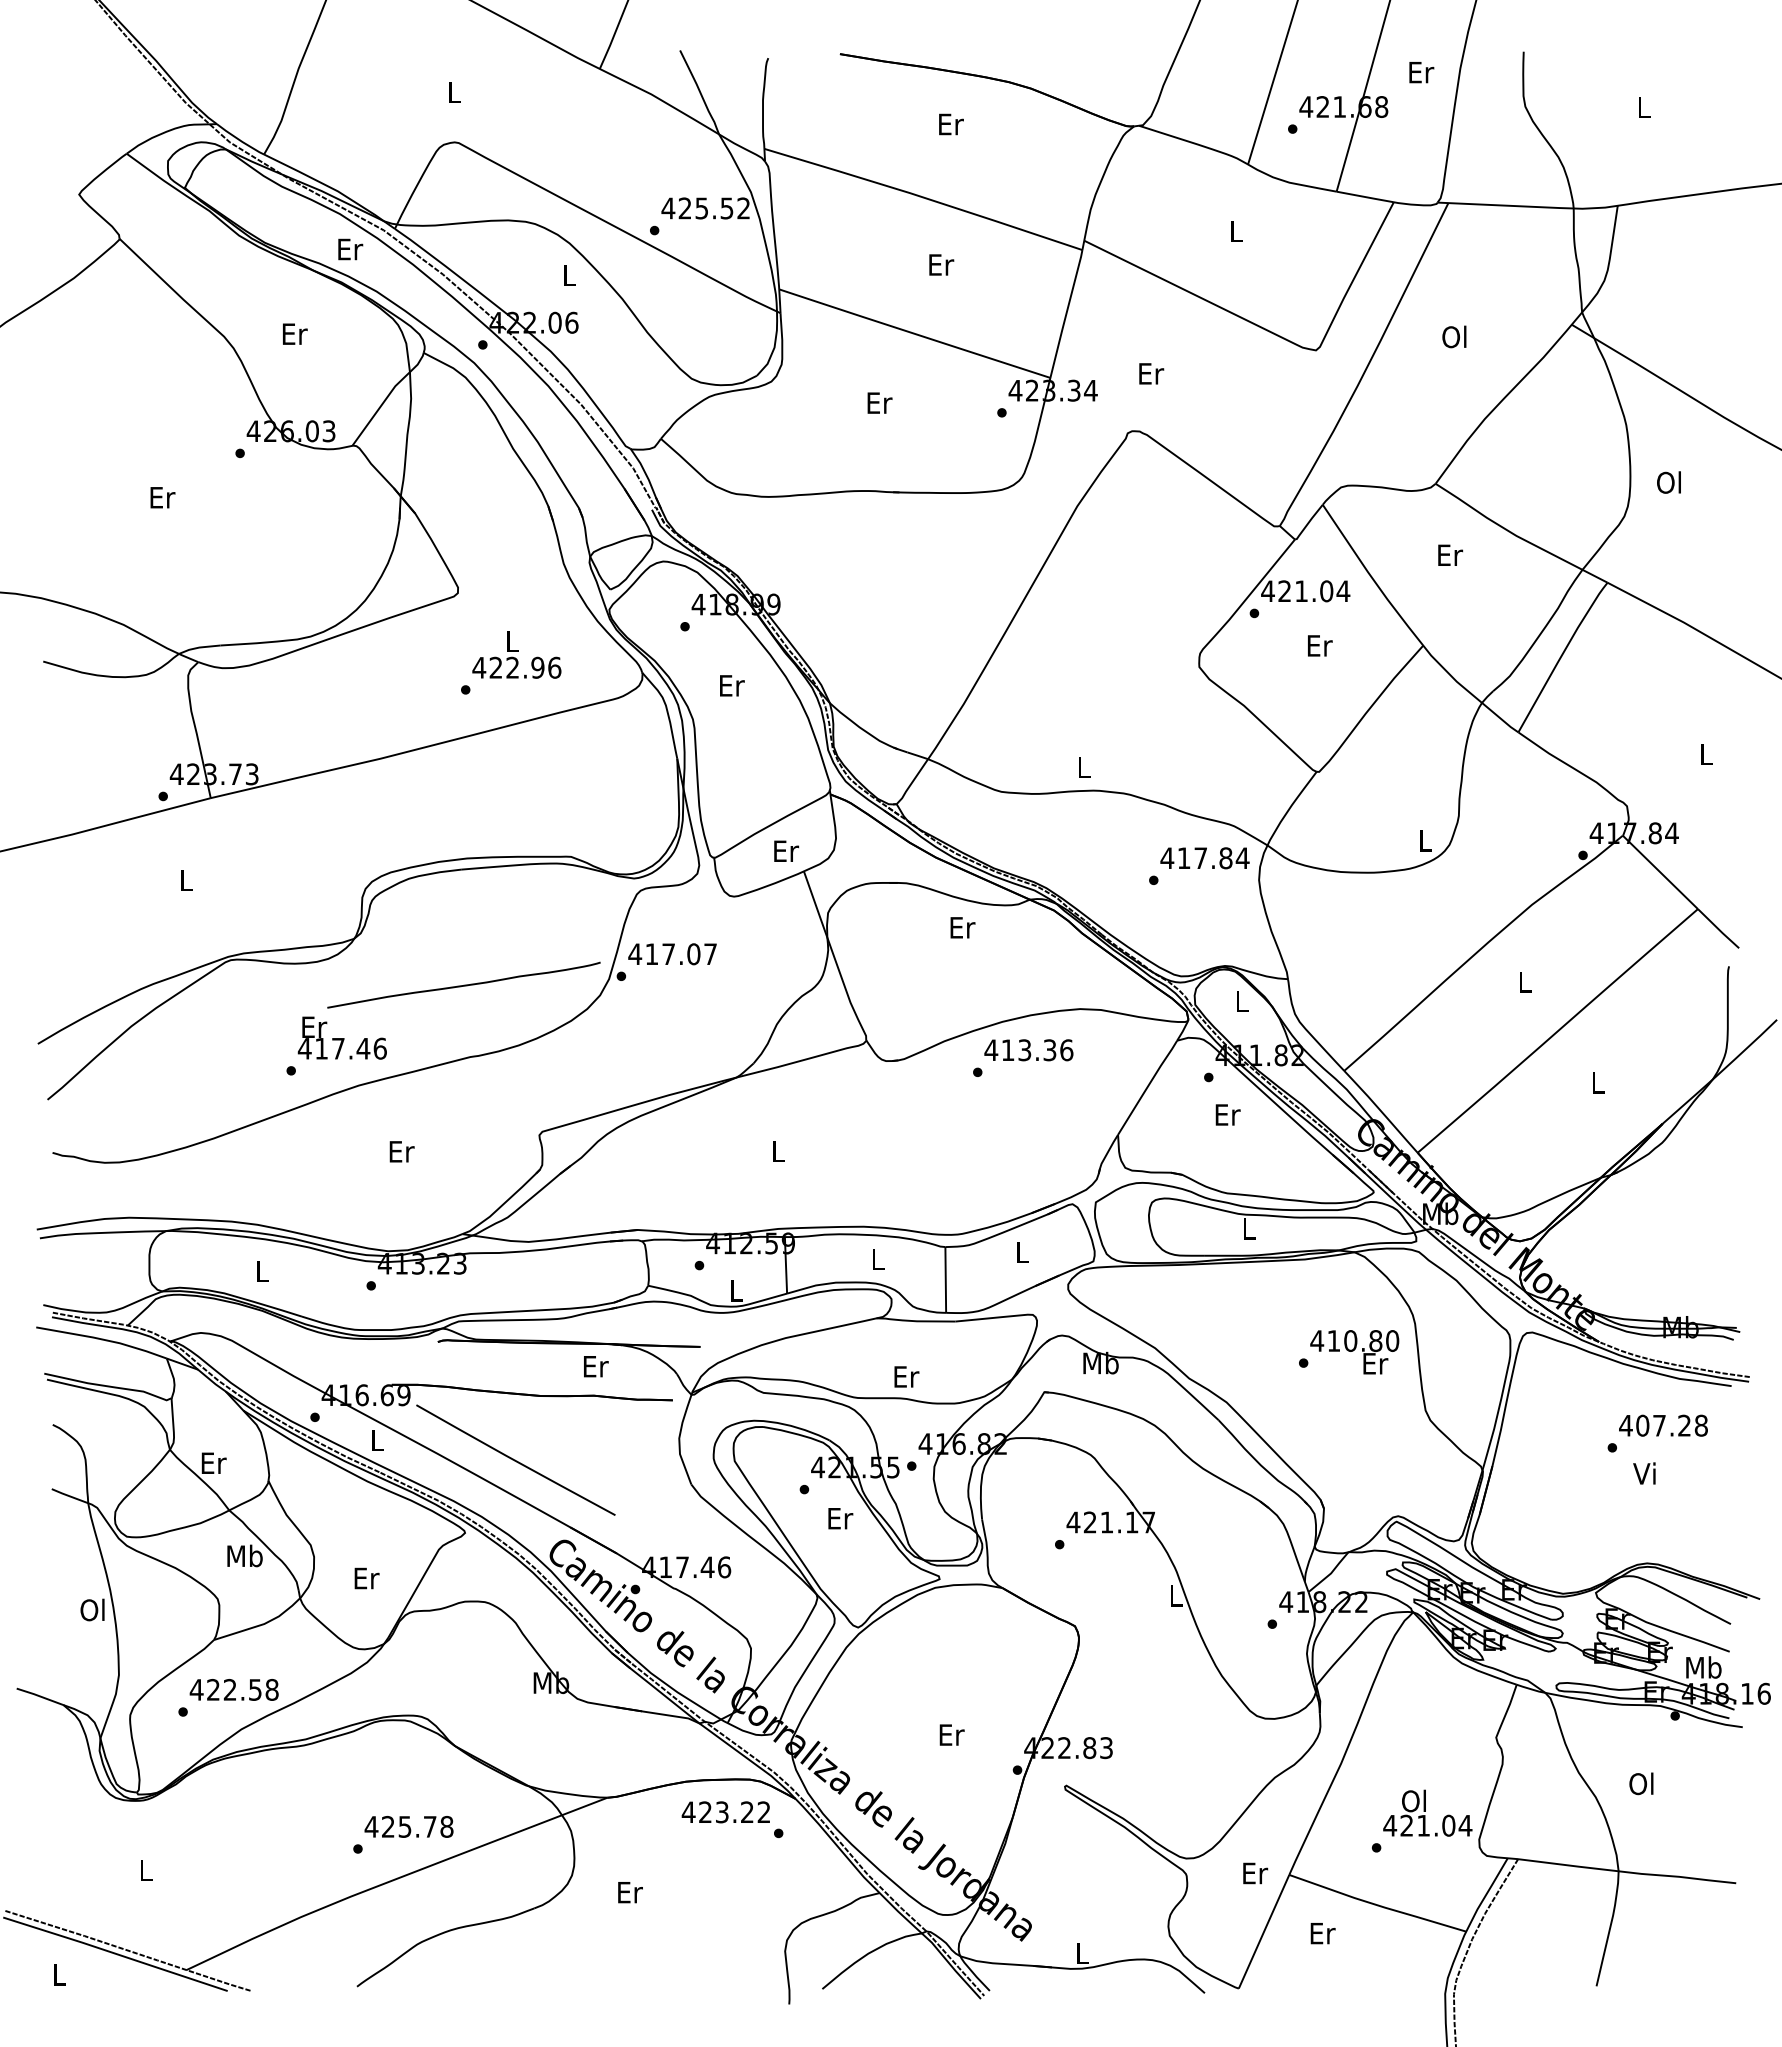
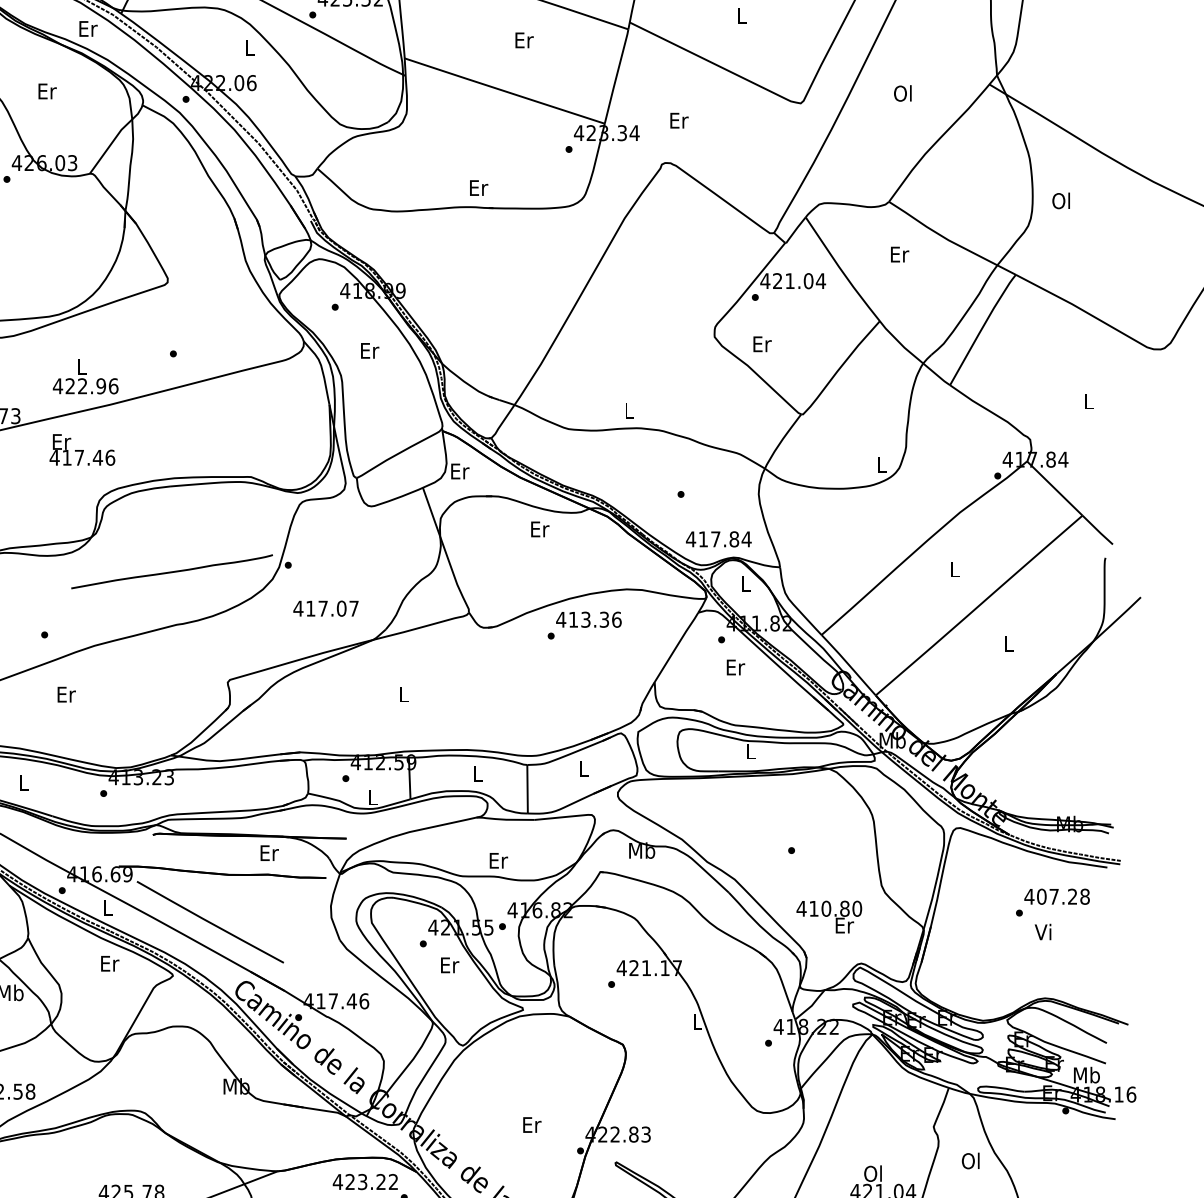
text: (879, 402) -> (478, 187), moved
text: (1320, 645) -> (762, 344), moved
text: (516, 654) -> (85, 376), moved
text: (786, 850) -> (460, 470), moved
text: (1204, 858) -> (718, 539), moved
text: (672, 954) -> (325, 608), moved
text: (341, 1037) -> (81, 449), moved
text: (401, 1151) -> (66, 694), moved
text: (1354, 1352) -> (829, 917), moved
text: (366, 1578) -> (109, 963), moved
text: (1641, 1783) -> (970, 1160), moved

